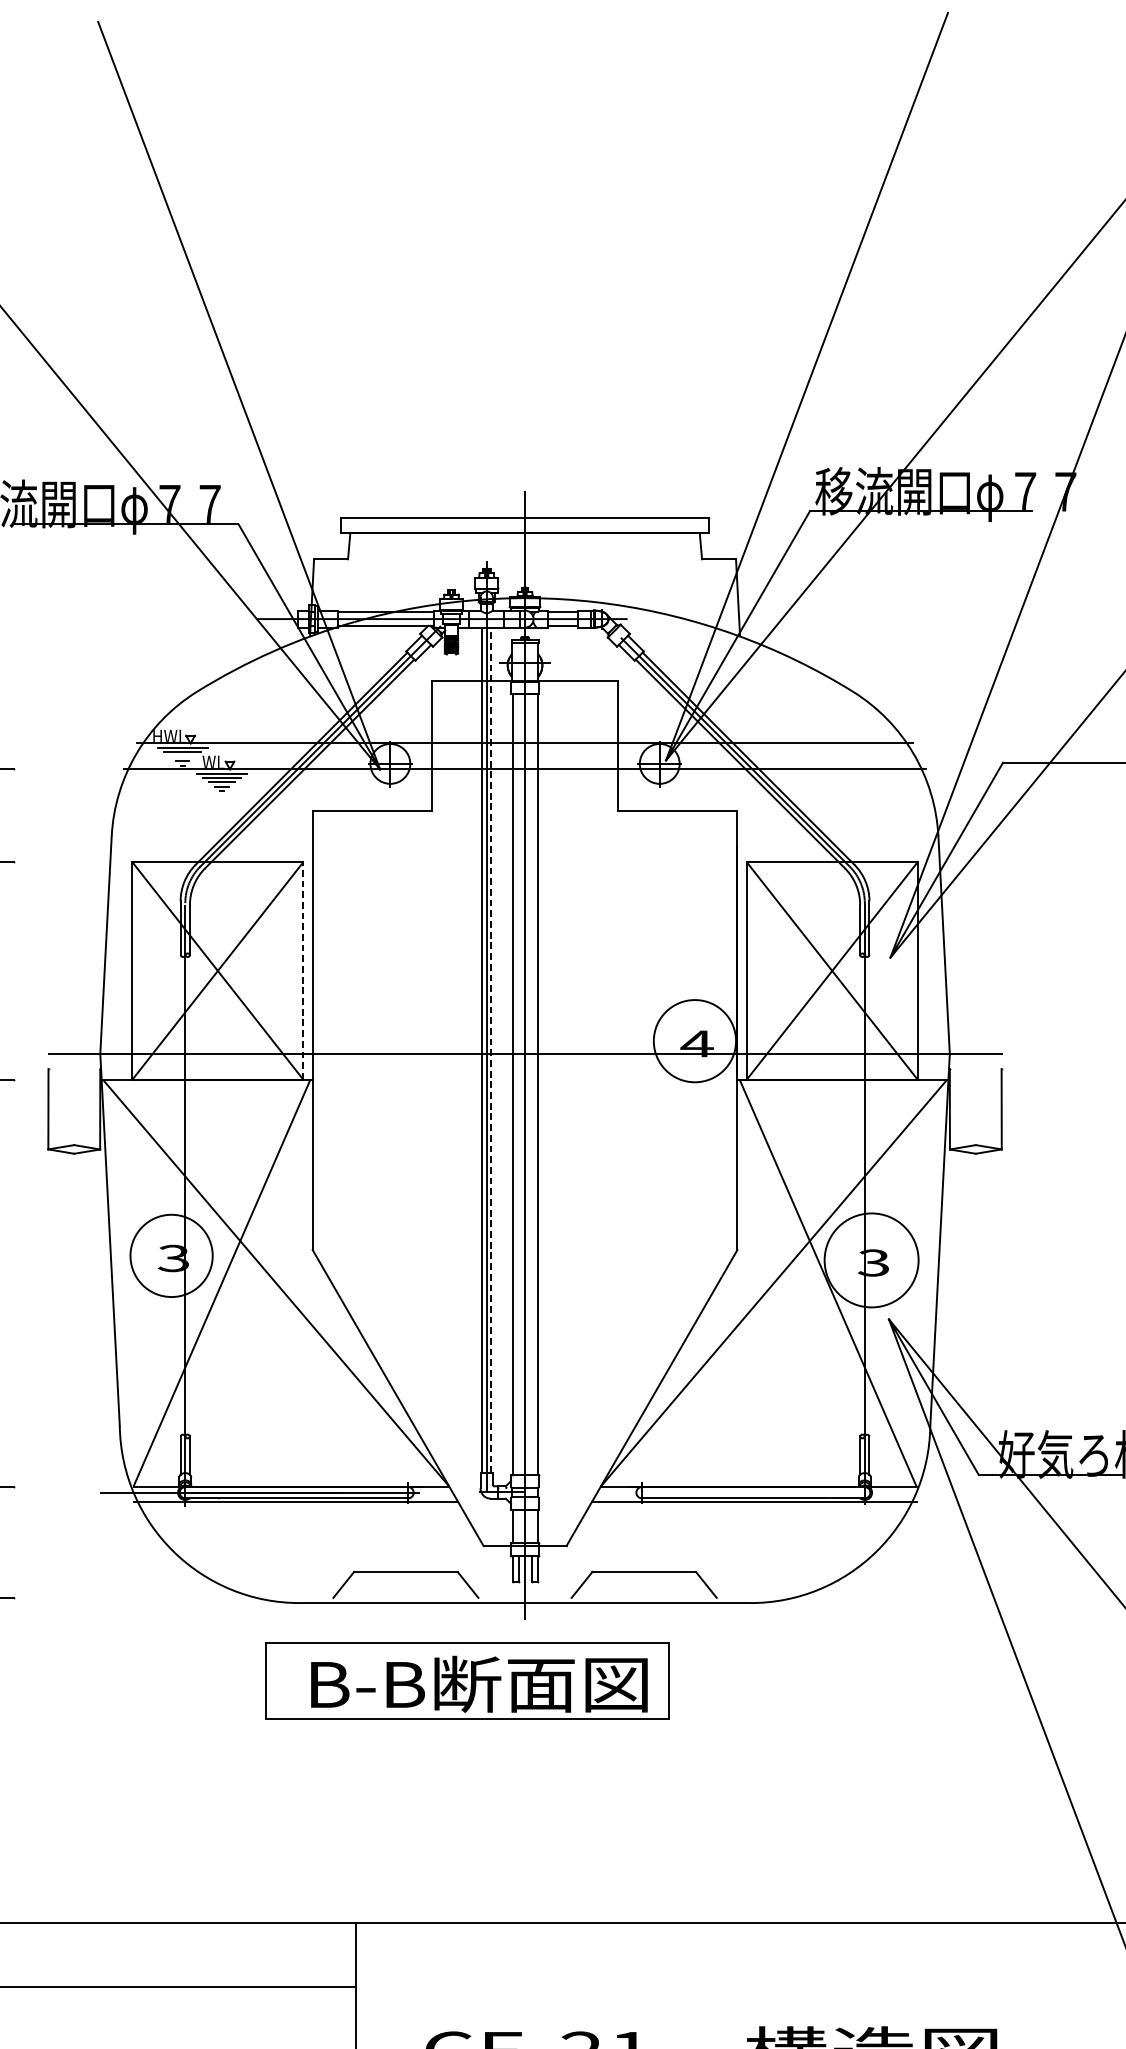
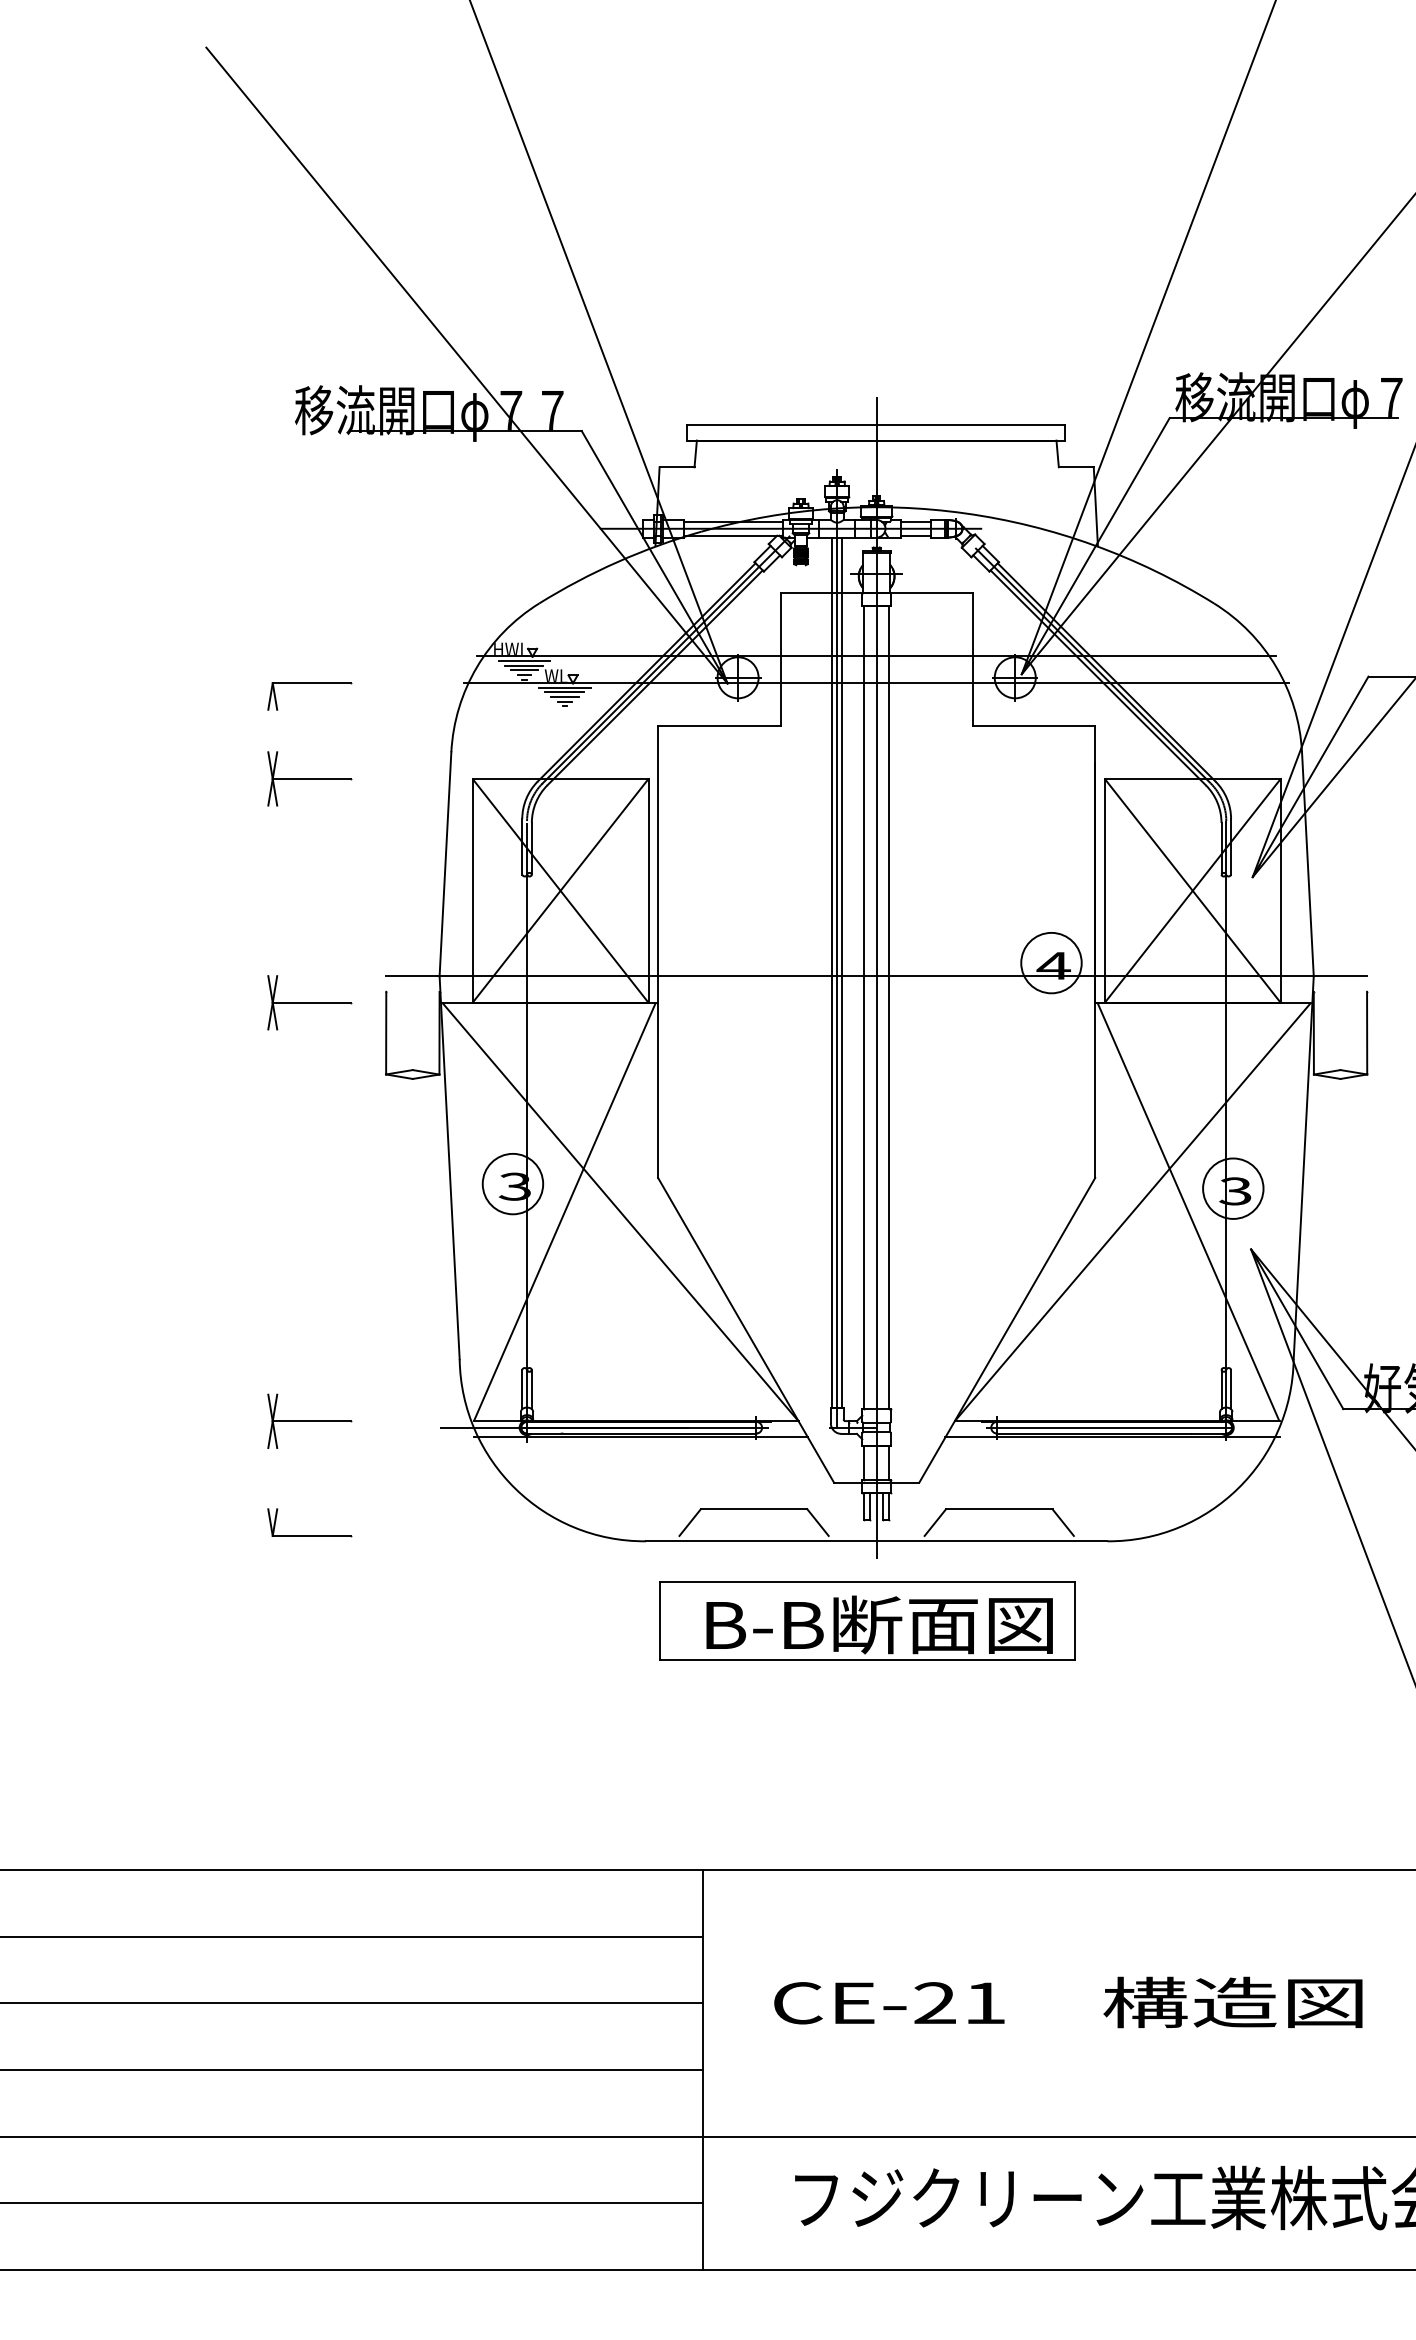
line: (182, 756) -> (524, 670), added
line: (303, 970) -> (648, 890), dashed -> solid
circle: (694, 1040) -> (1051, 962), size x0.71
line: (491, 1050) -> (842, 972), dashed -> solid
circle: (171, 1255) -> (512, 1183), size x0.71
circle: (871, 1260) -> (1233, 1188), size x0.62
line: (751, 1492) -> (1109, 1427), added
part: (467, 1680) -> (867, 1620), moved

